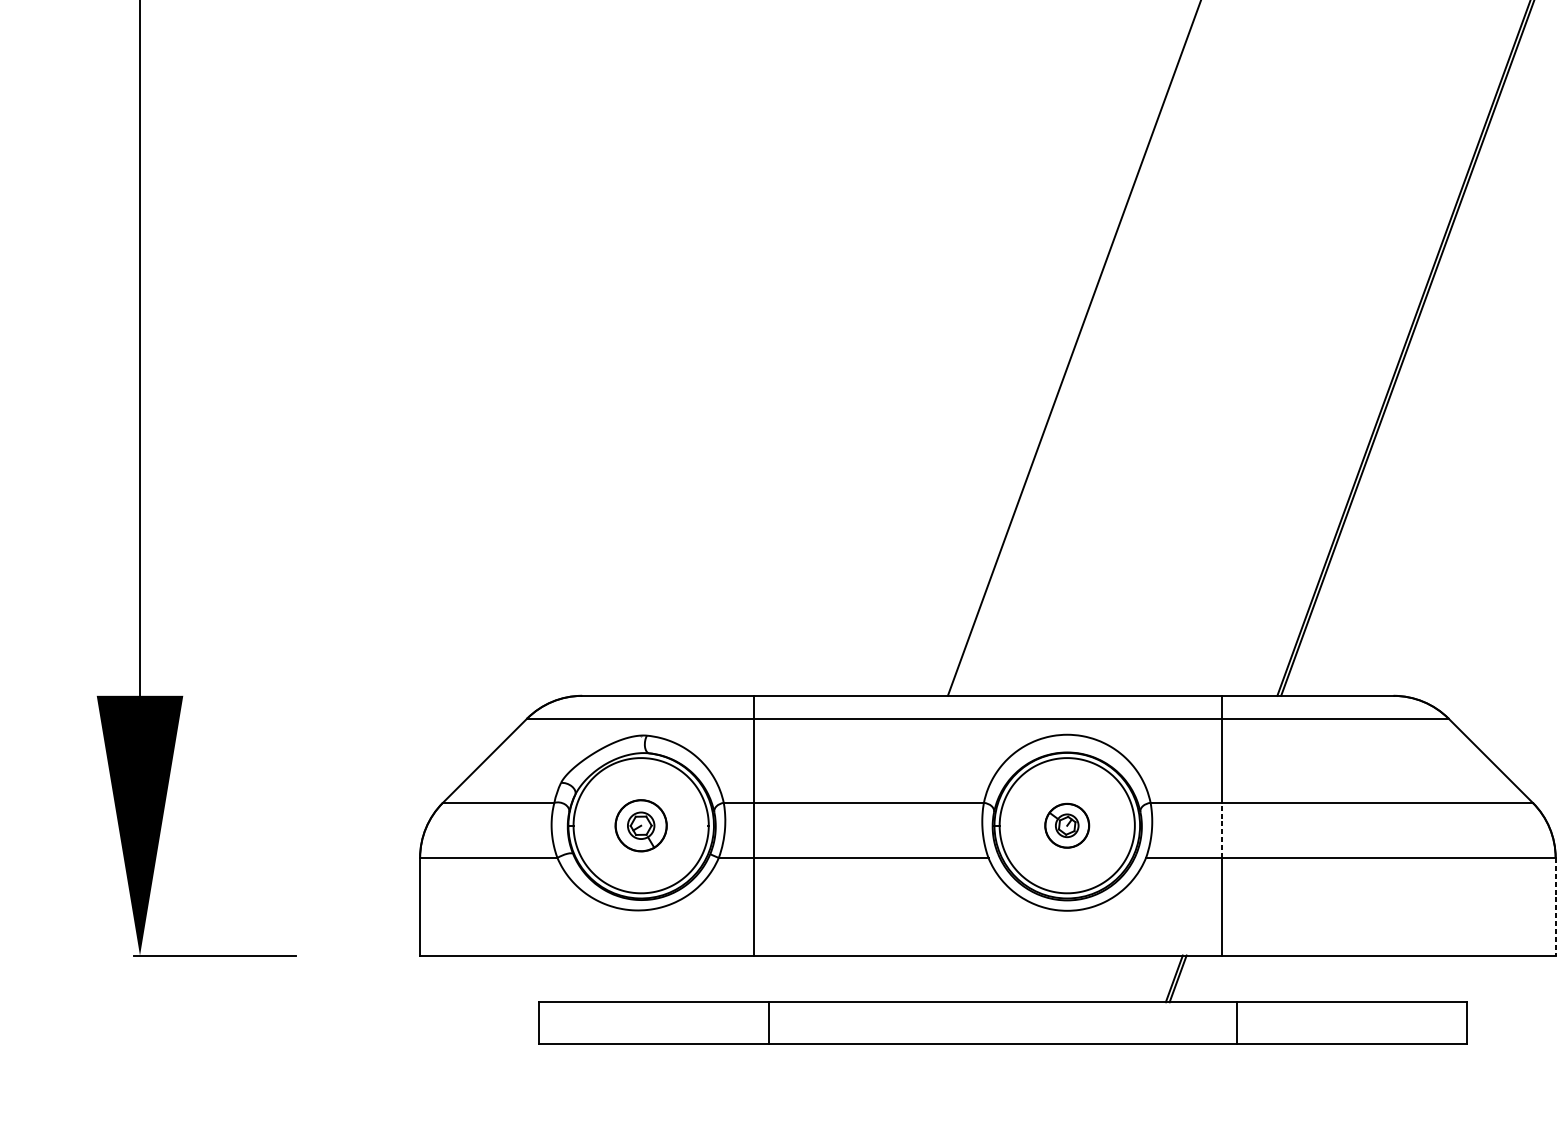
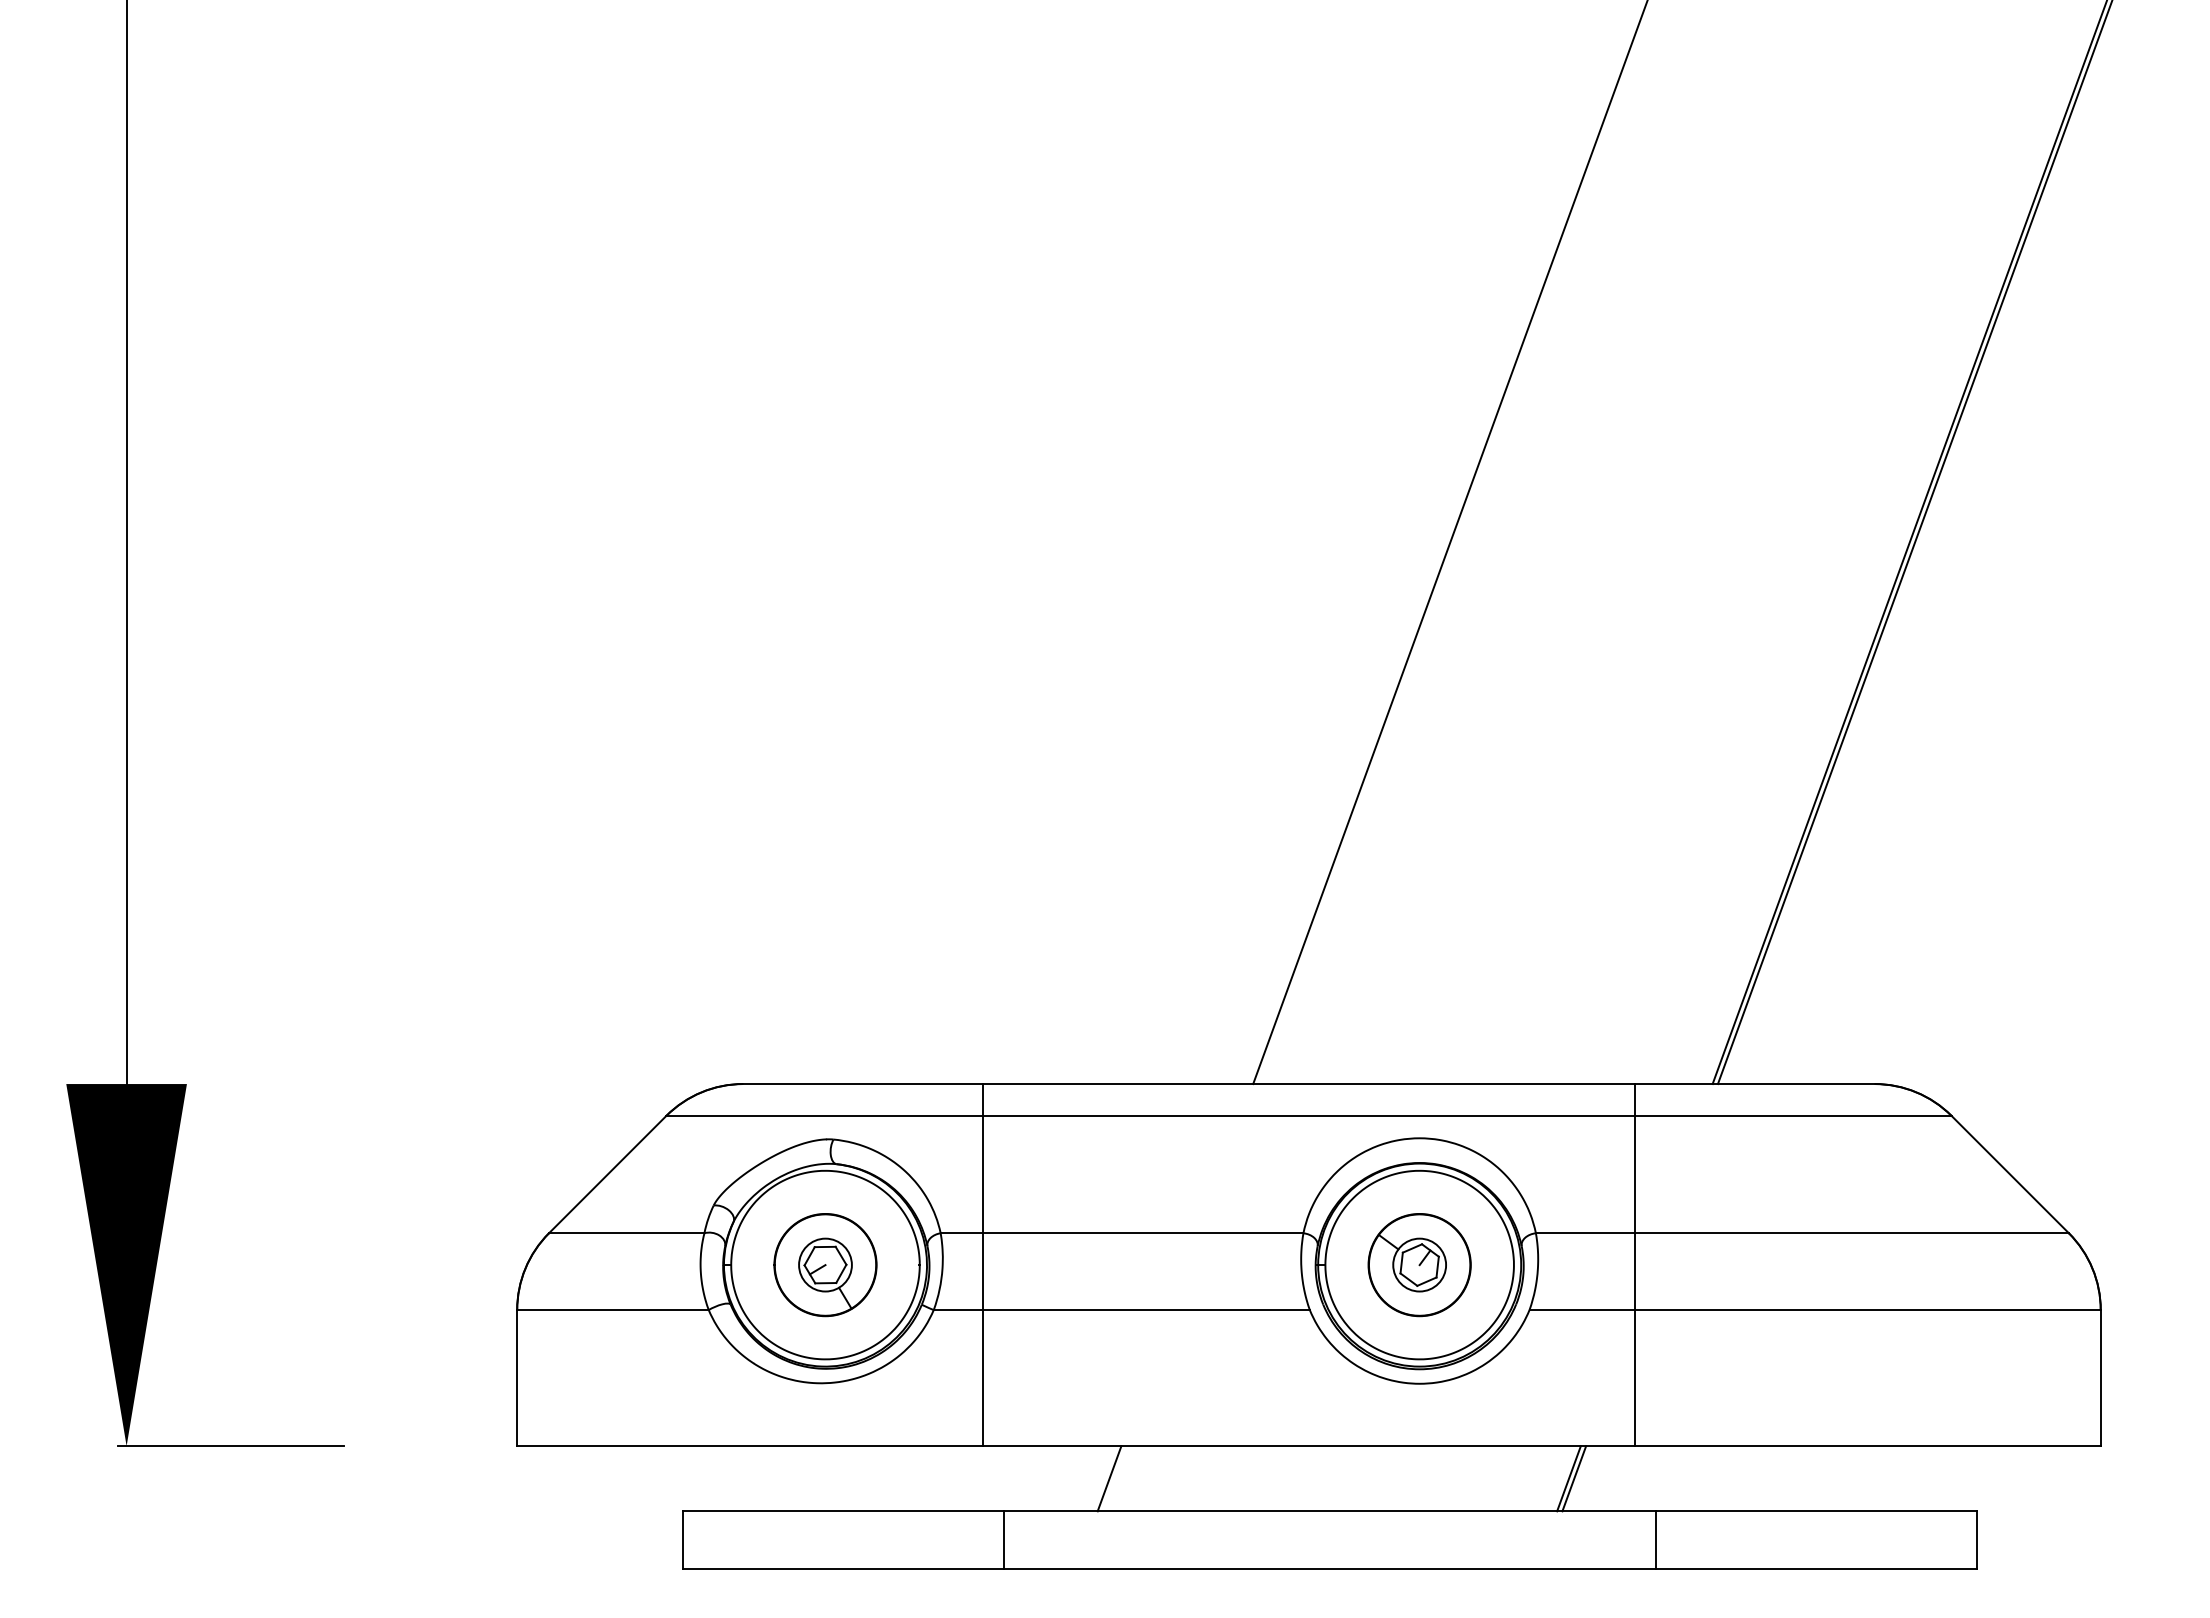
part: (641, 825) -> (825, 1265), size x1.43
part: (1067, 825) -> (1419, 1265), size x1.67
line: (1221, 830) -> (1634, 1271), dashed -> solid
line: (1555, 907) -> (2100, 1378), dashed -> solid
line: (844, 978) -> (1109, 1478), added

